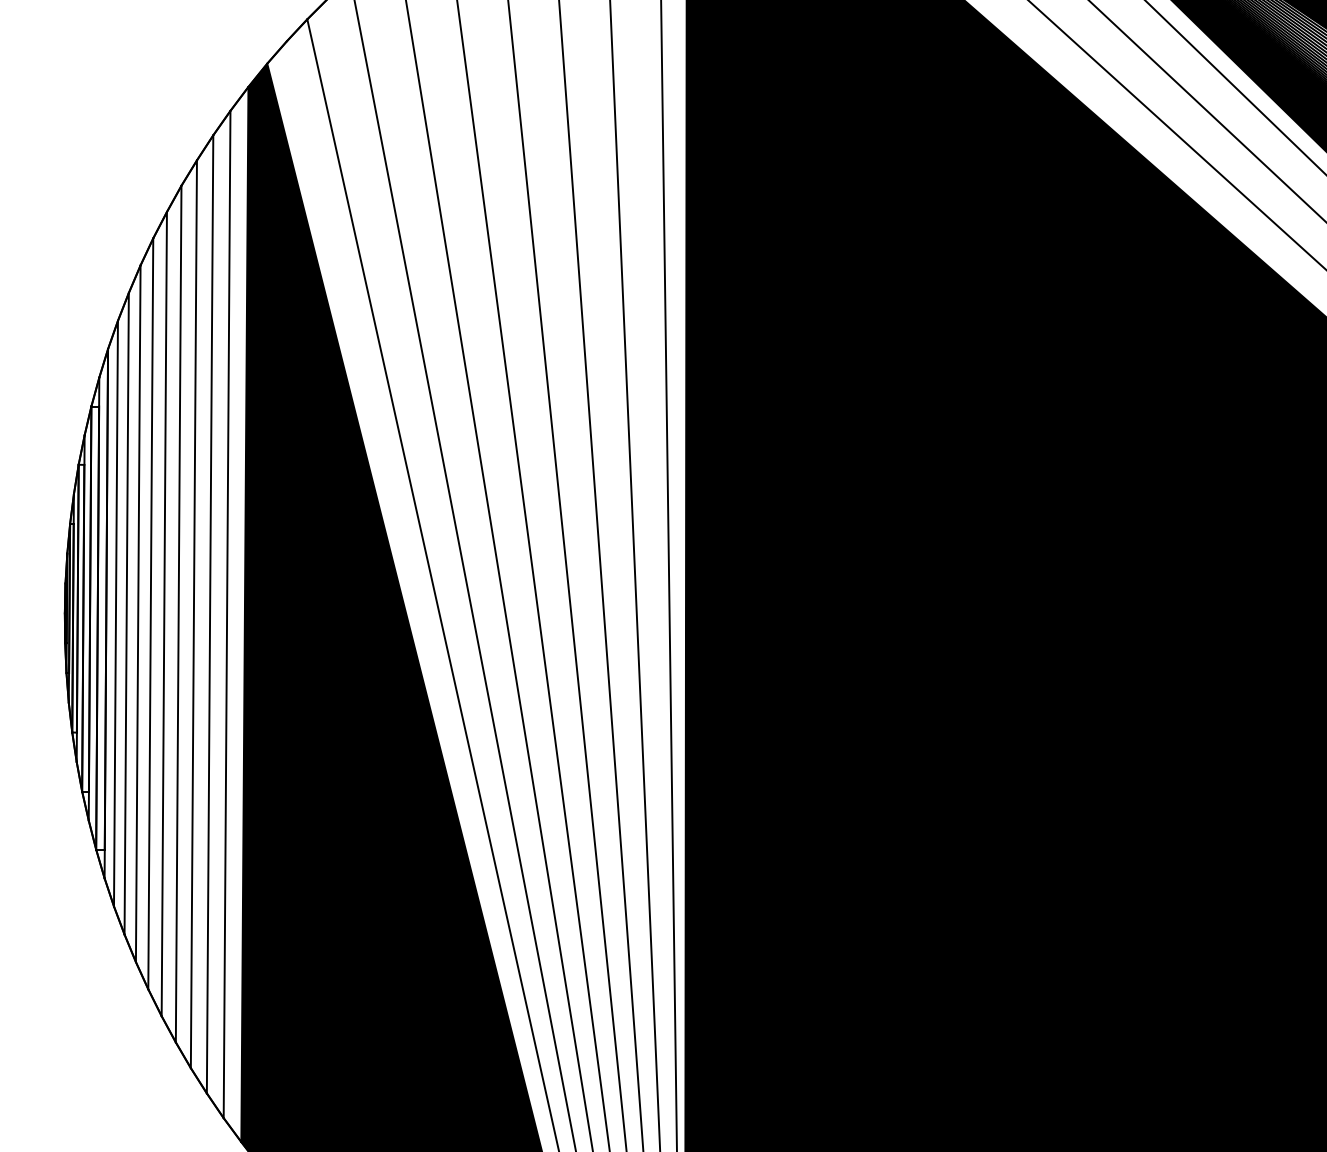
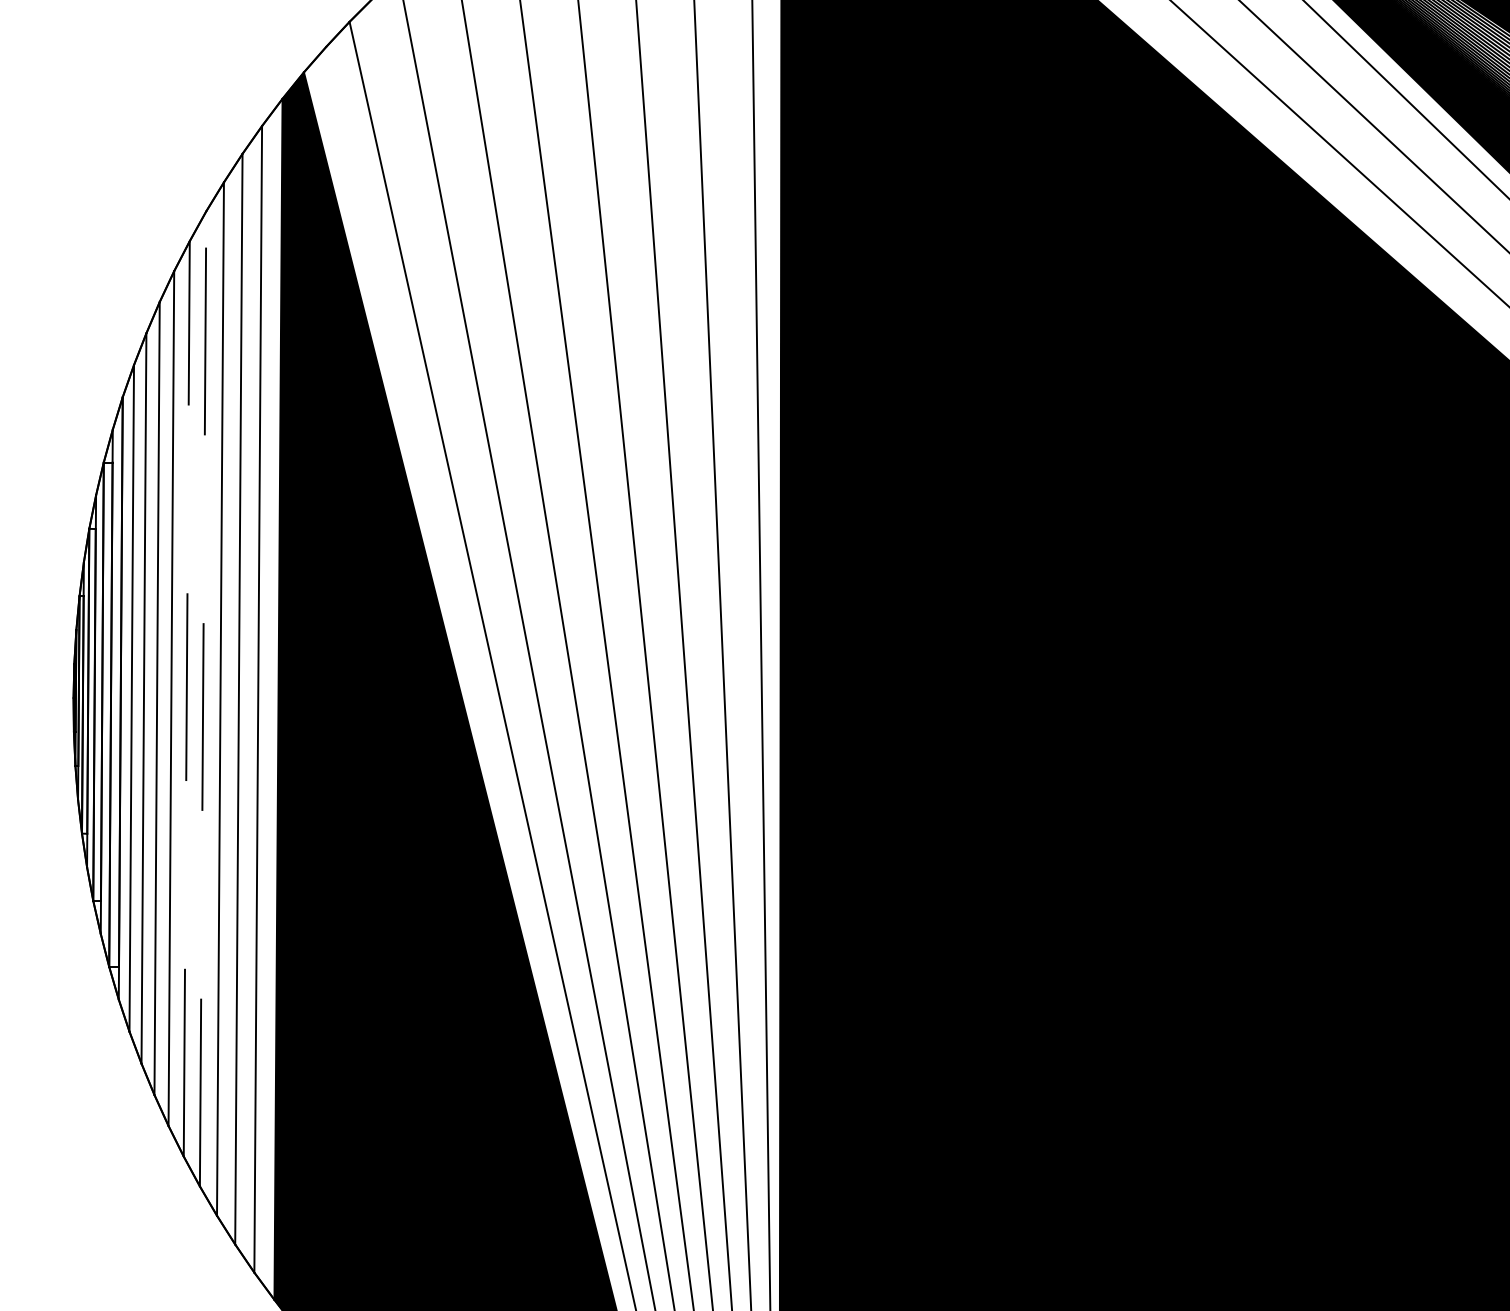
line: (164, 613) -> (186, 698), solid -> dashed
line: (178, 613) -> (202, 698), solid -> dashed

